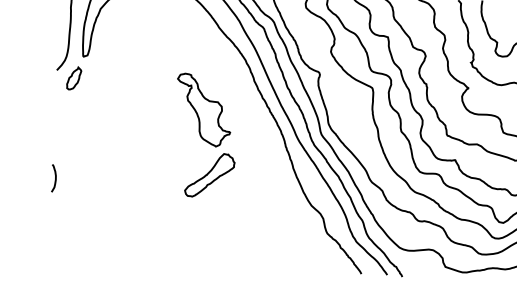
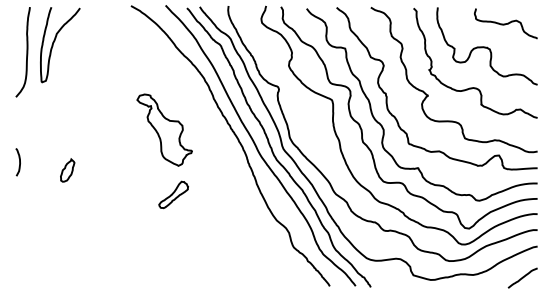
part: (74, 78) -> (67, 170), moved
part: (209, 174) -> (173, 194), size x0.6
curve: (55, 178) -> (19, 162), moved

